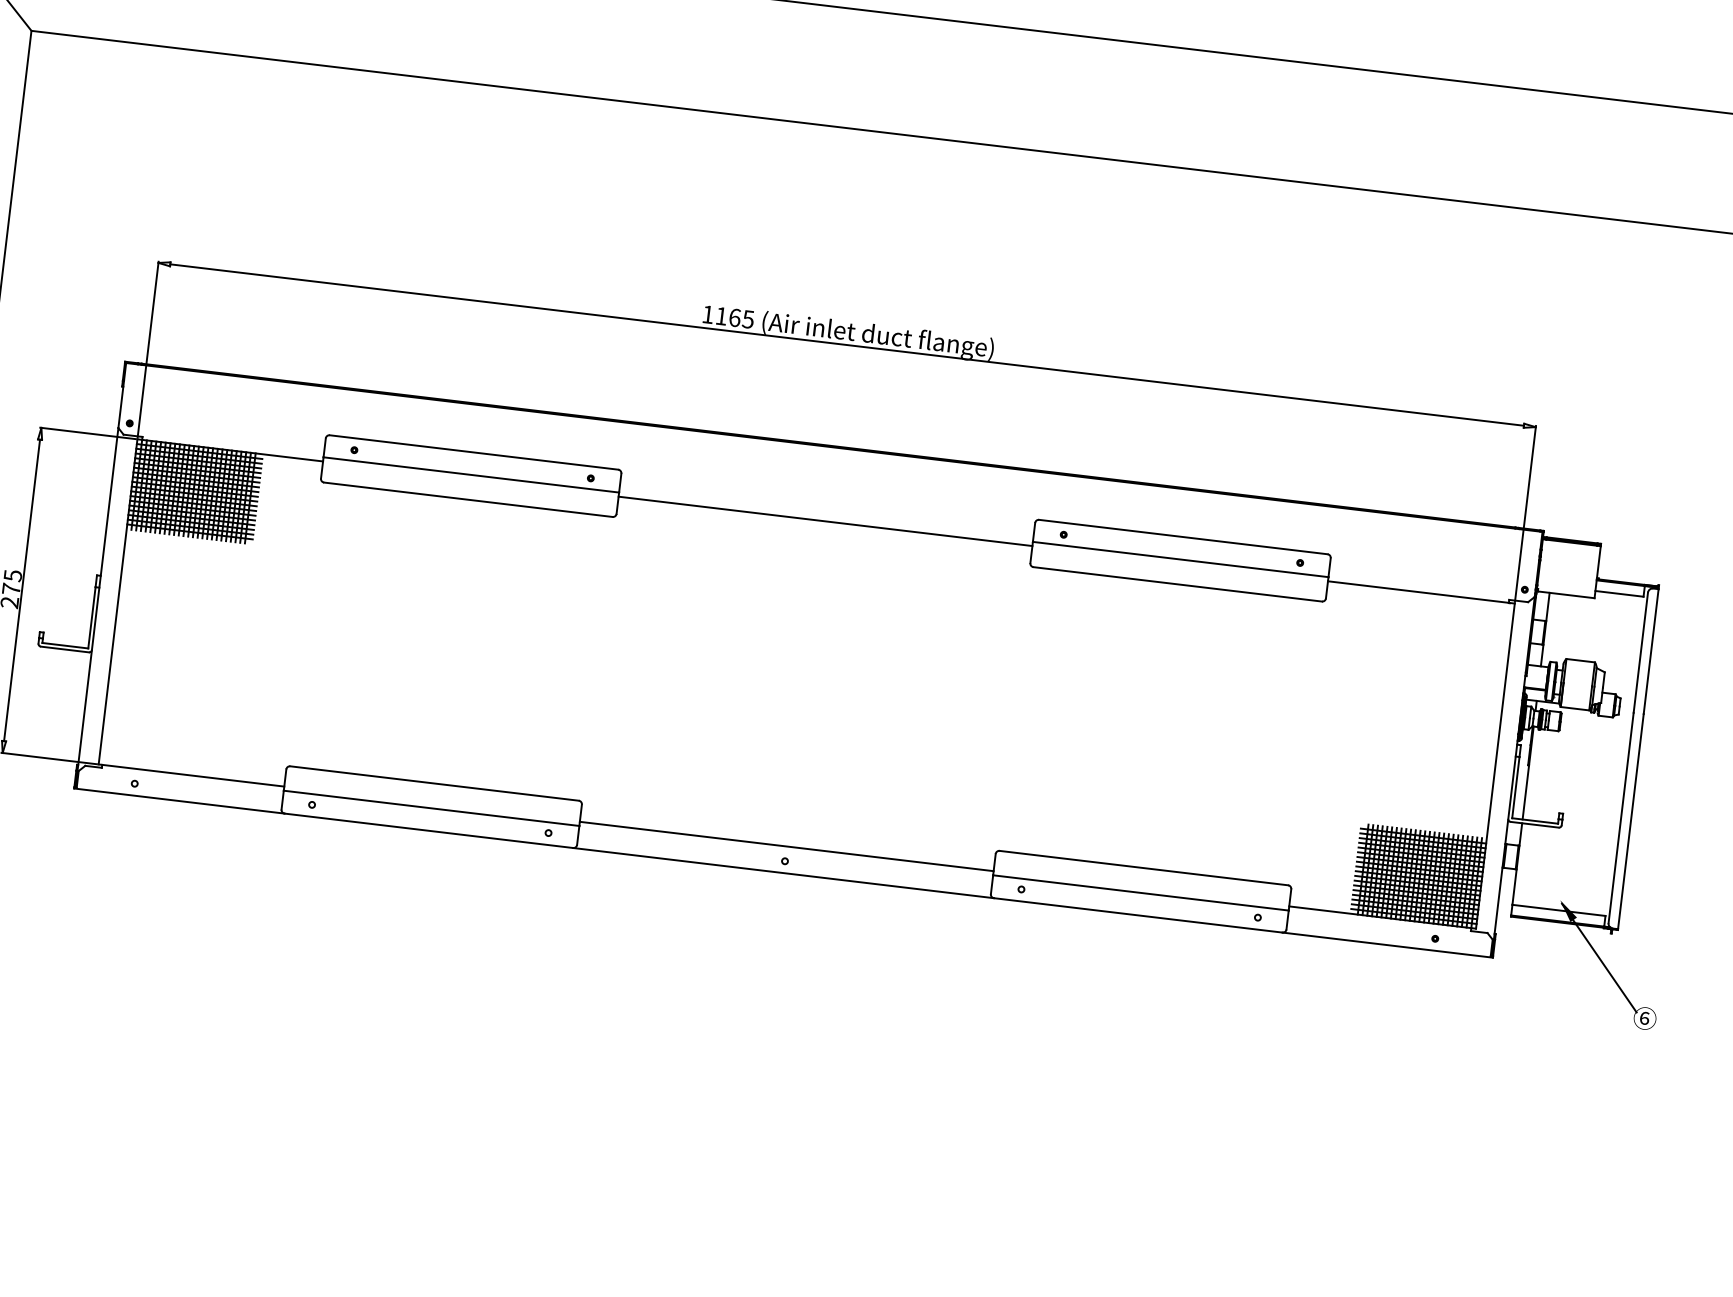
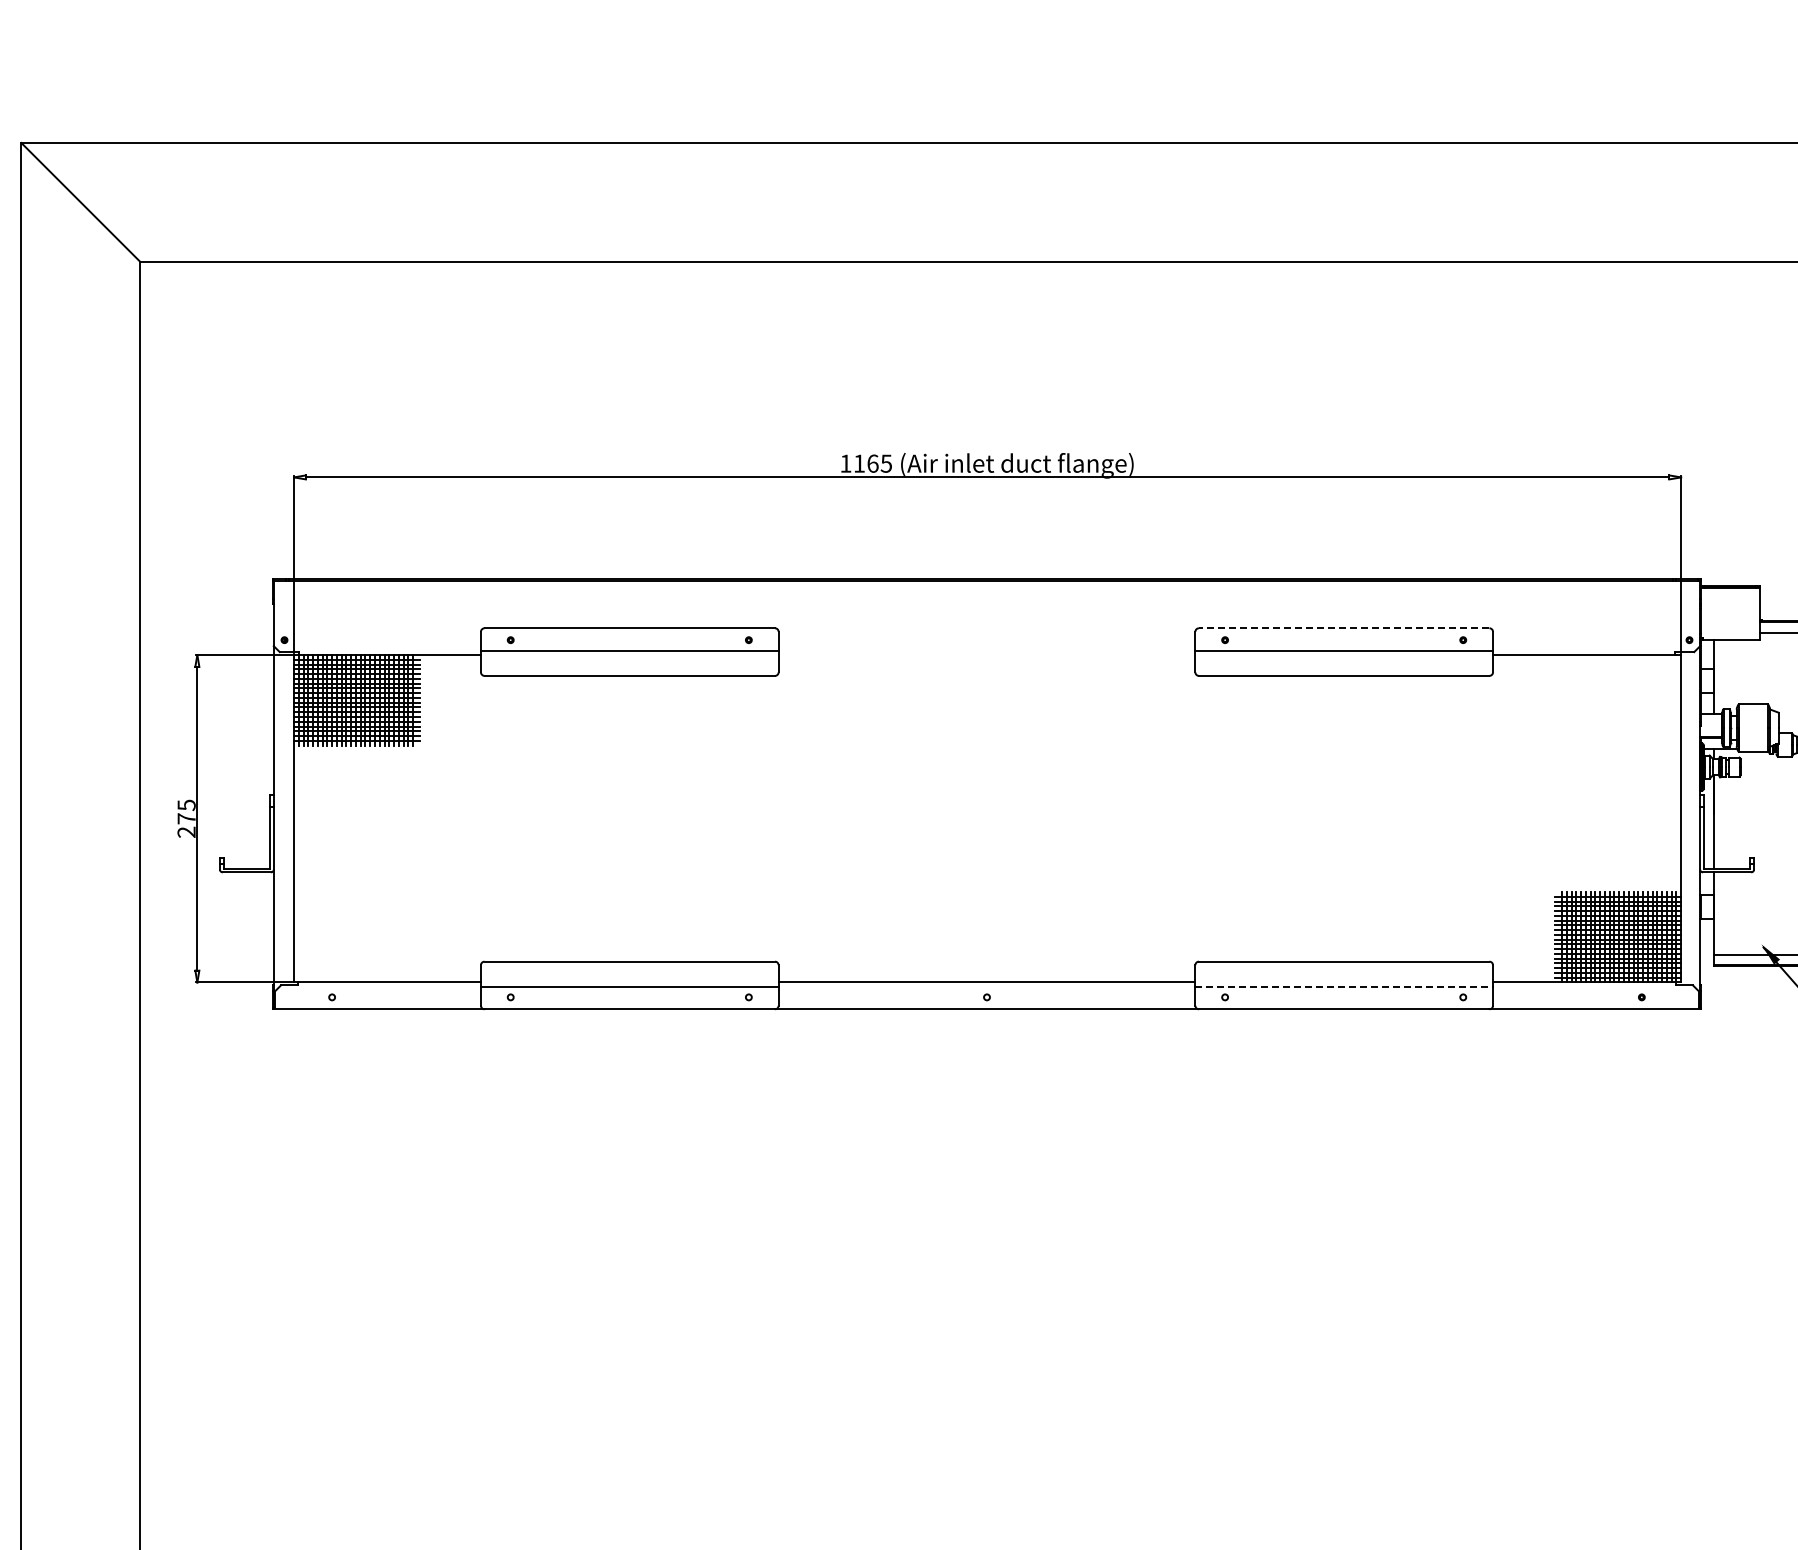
line: (824, 521) -> (986, 655), removed
line: (1182, 537) -> (1343, 628), solid -> dashed
line: (1141, 892) -> (1344, 986), solid -> dashed

